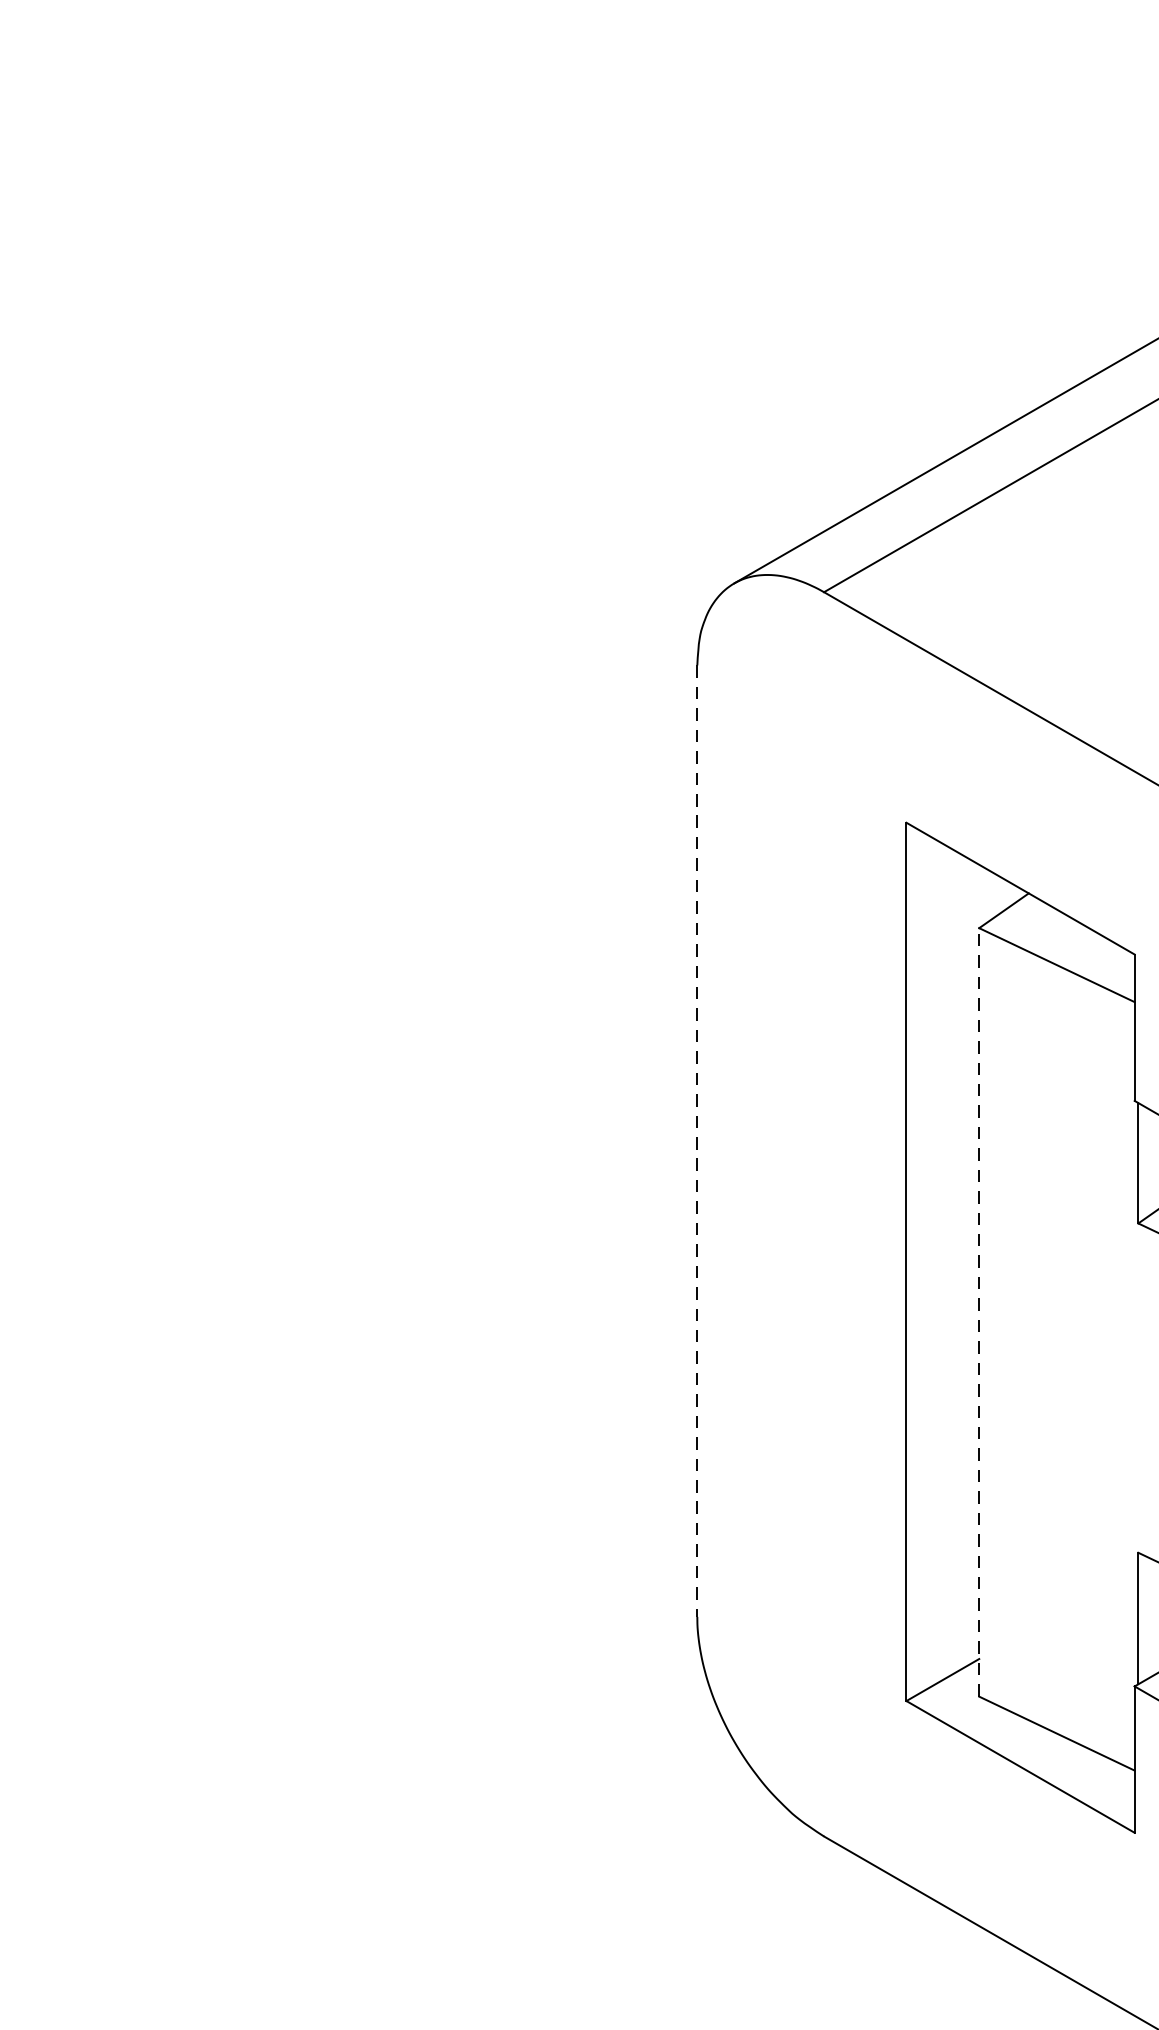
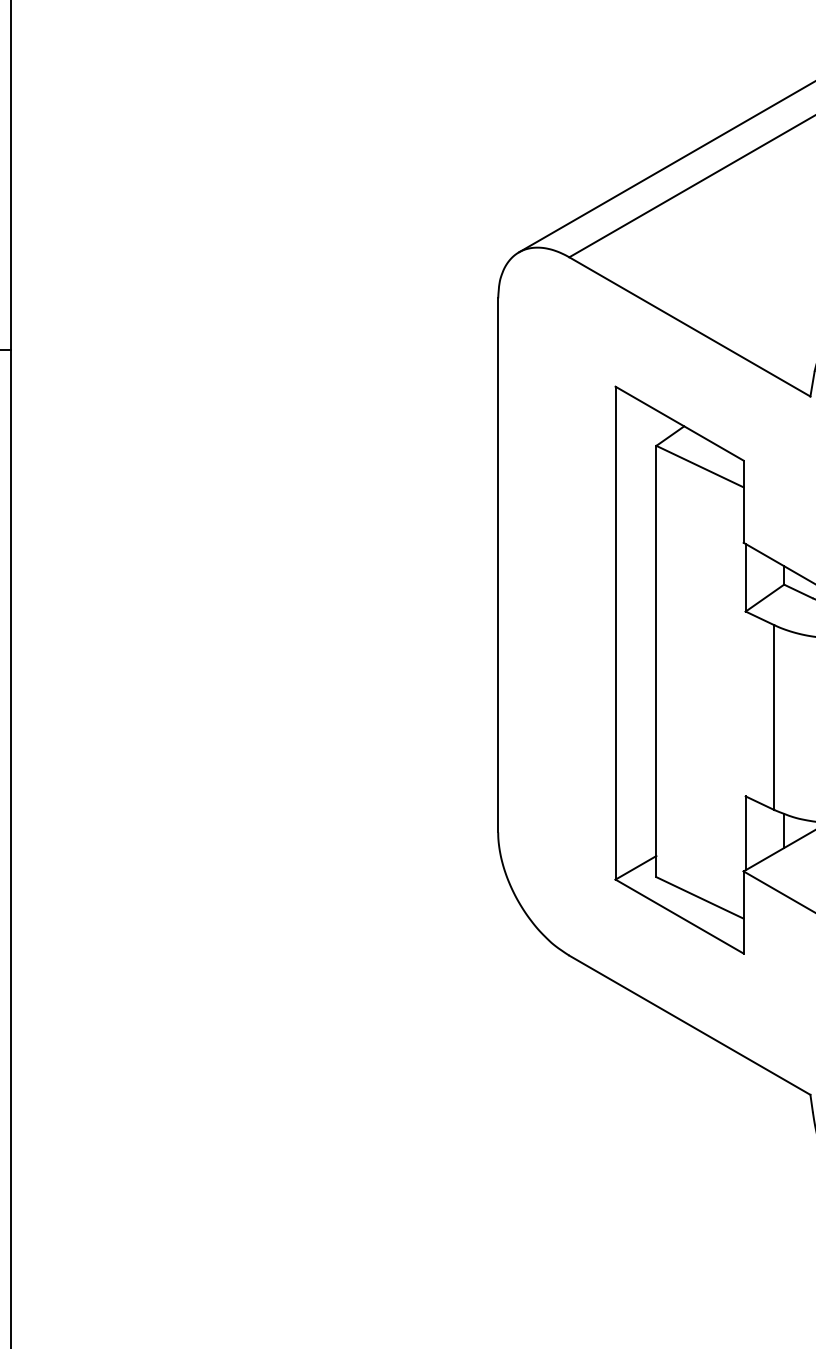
line: (697, 1141) -> (498, 565), dashed -> solid
line: (979, 1312) -> (656, 661), dashed -> solid

